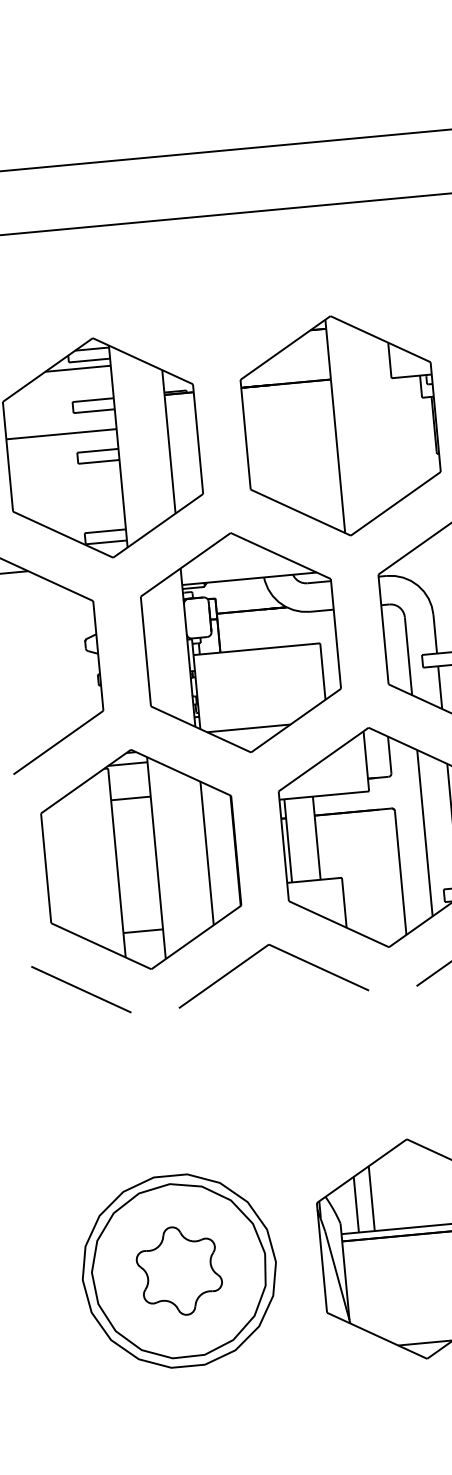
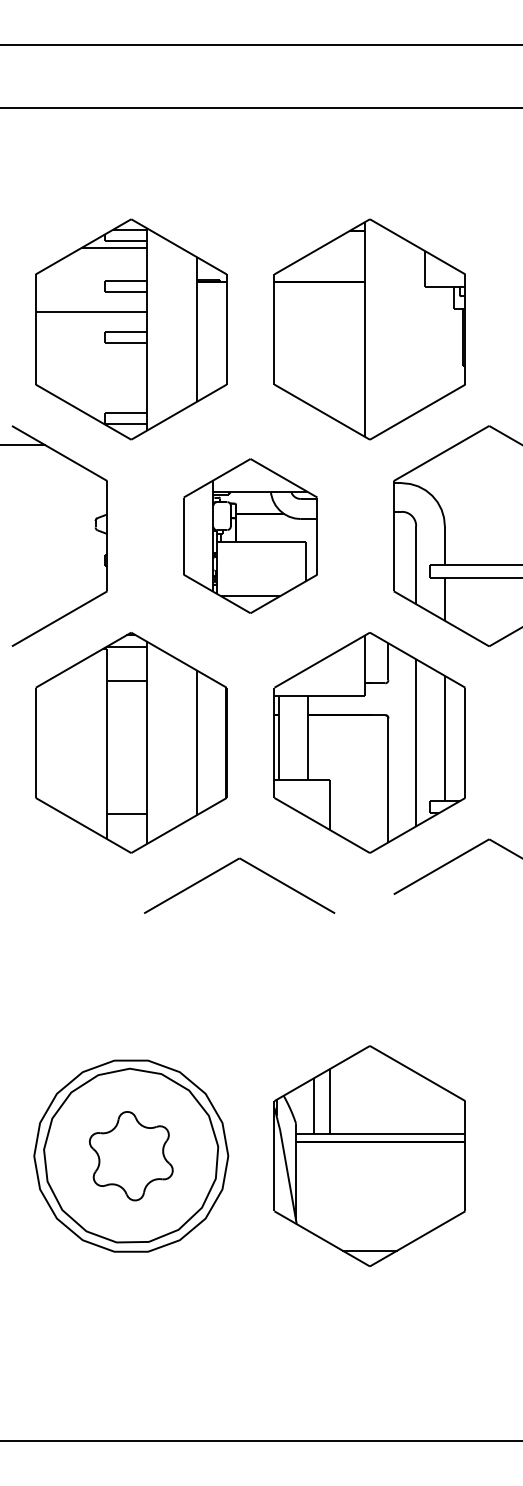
part: (240, 642) -> (250, 535), size x0.7
part: (259, 952) -> (229, 865), moved
line: (81, 989) -> (59, 866), removed

